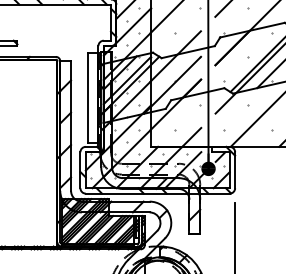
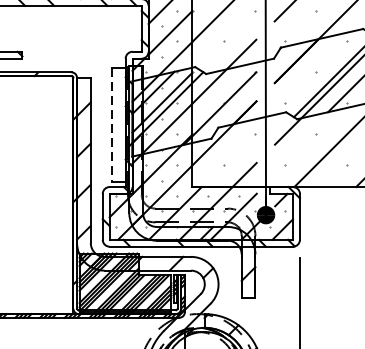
line: (87, 98) -> (111, 125), solid -> dashed

